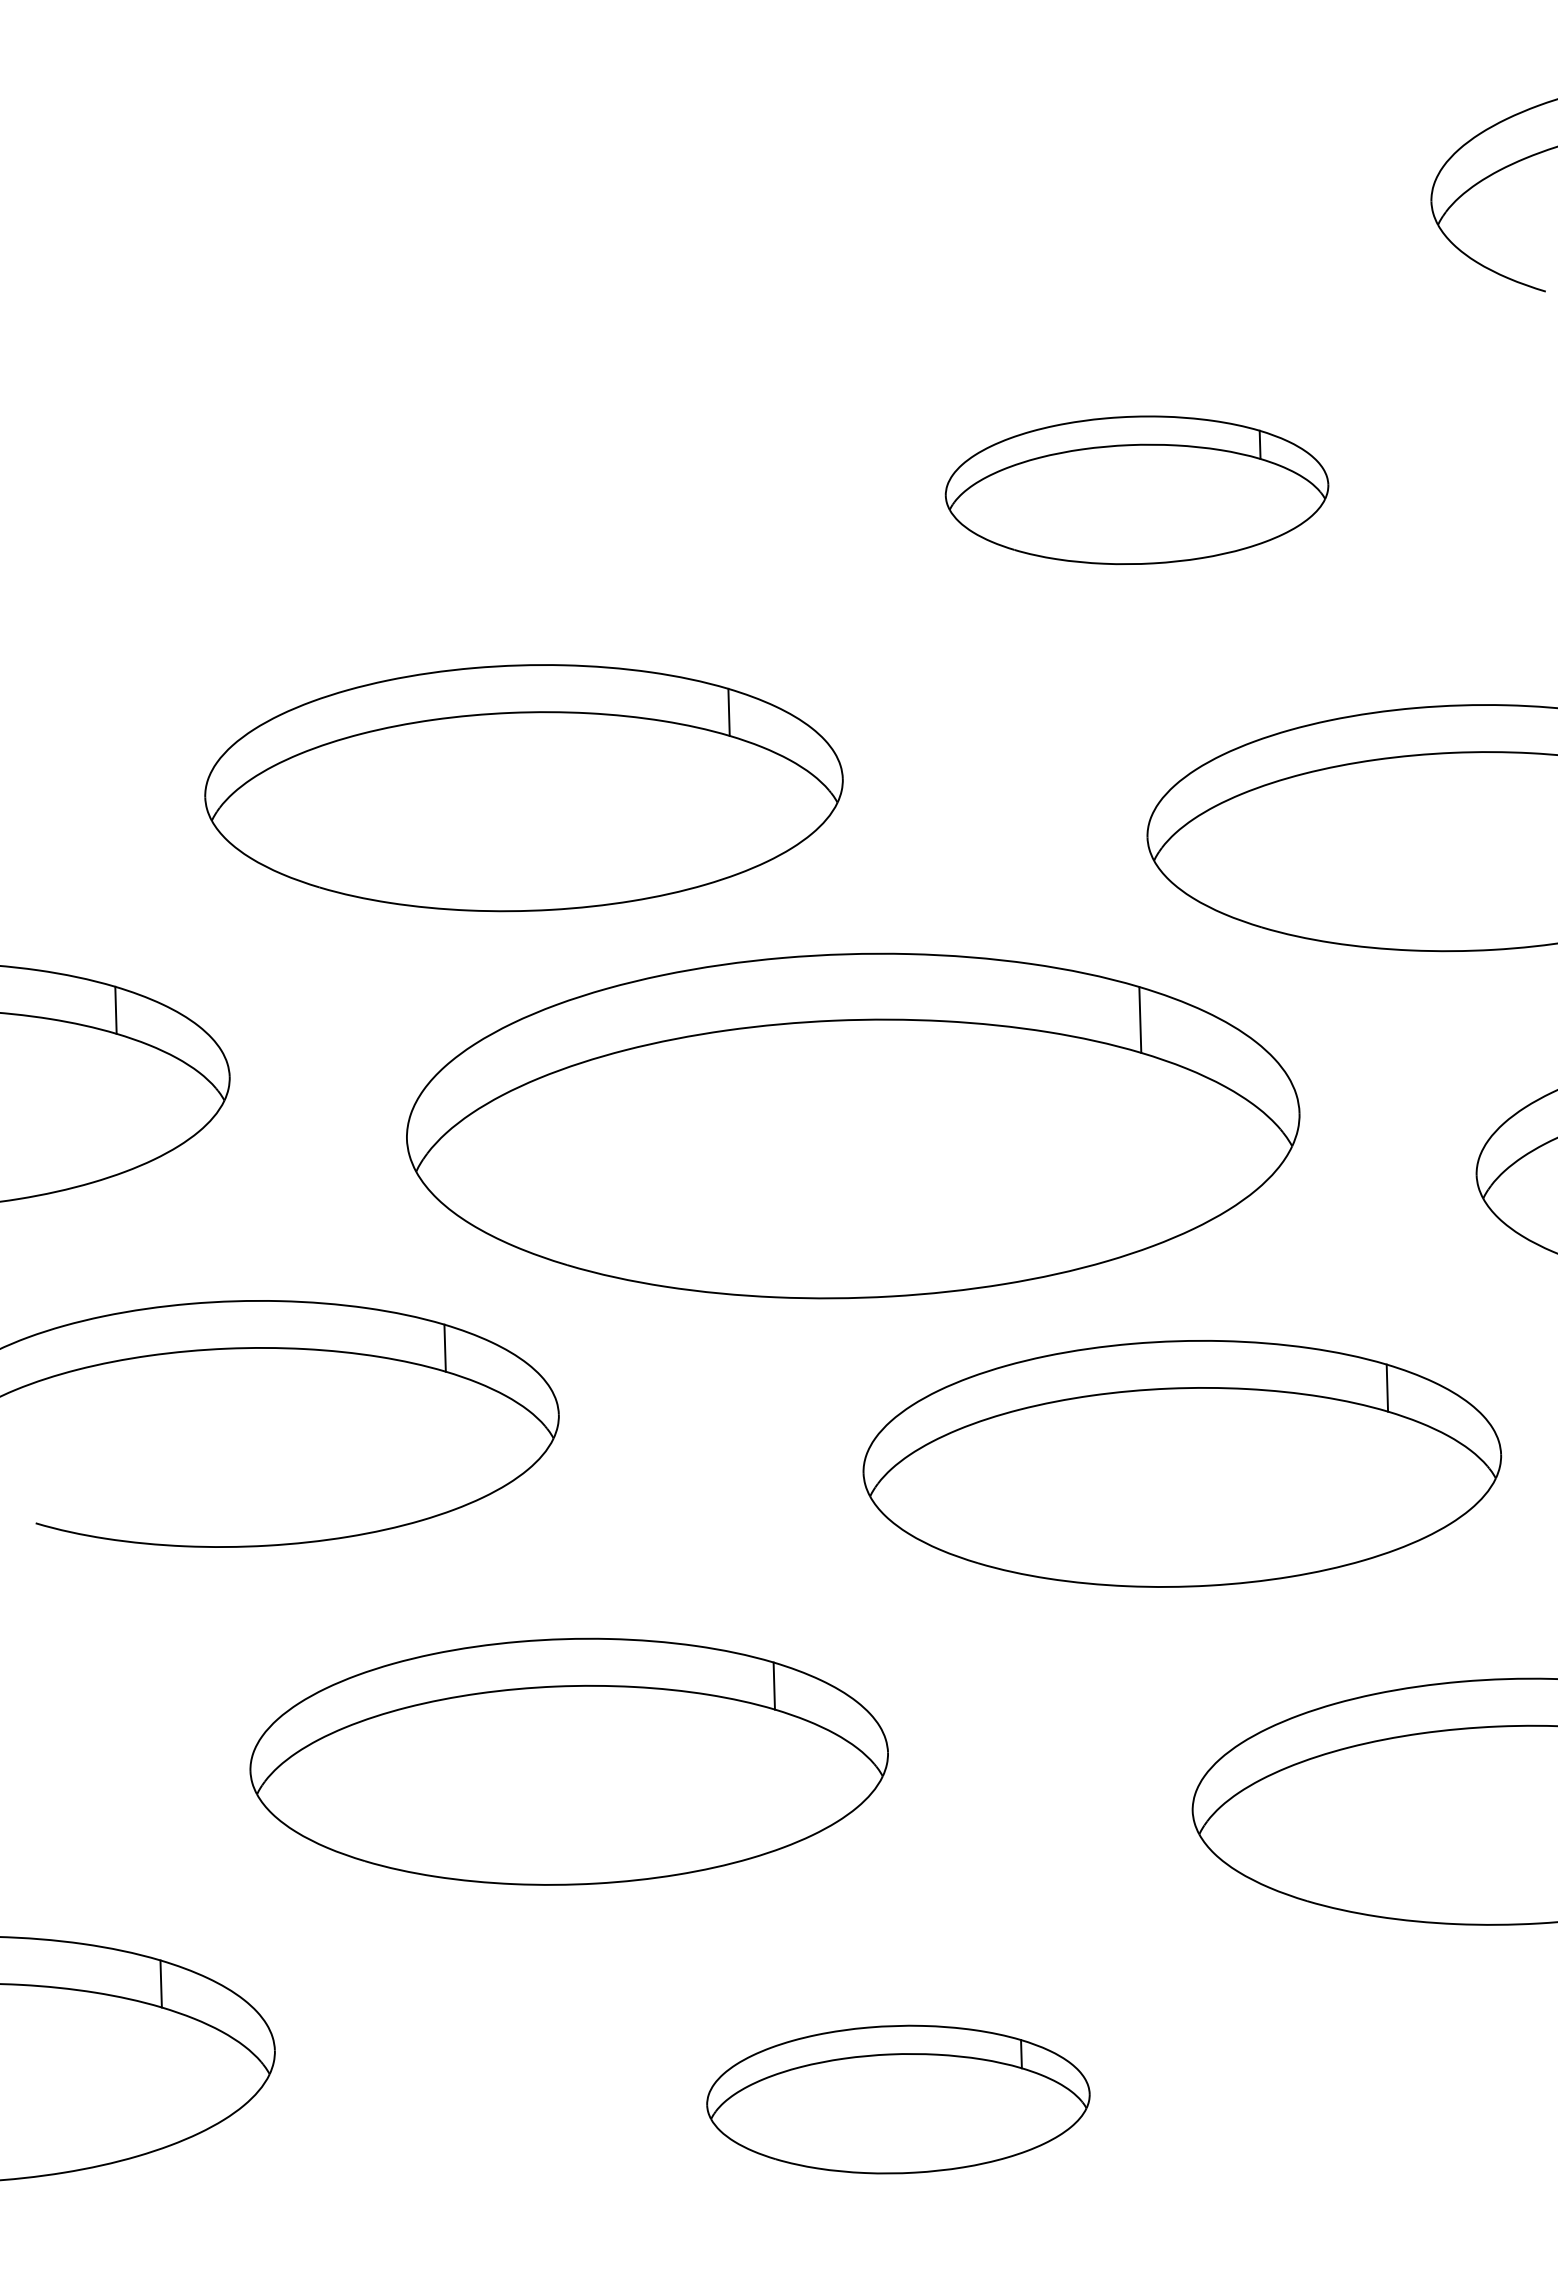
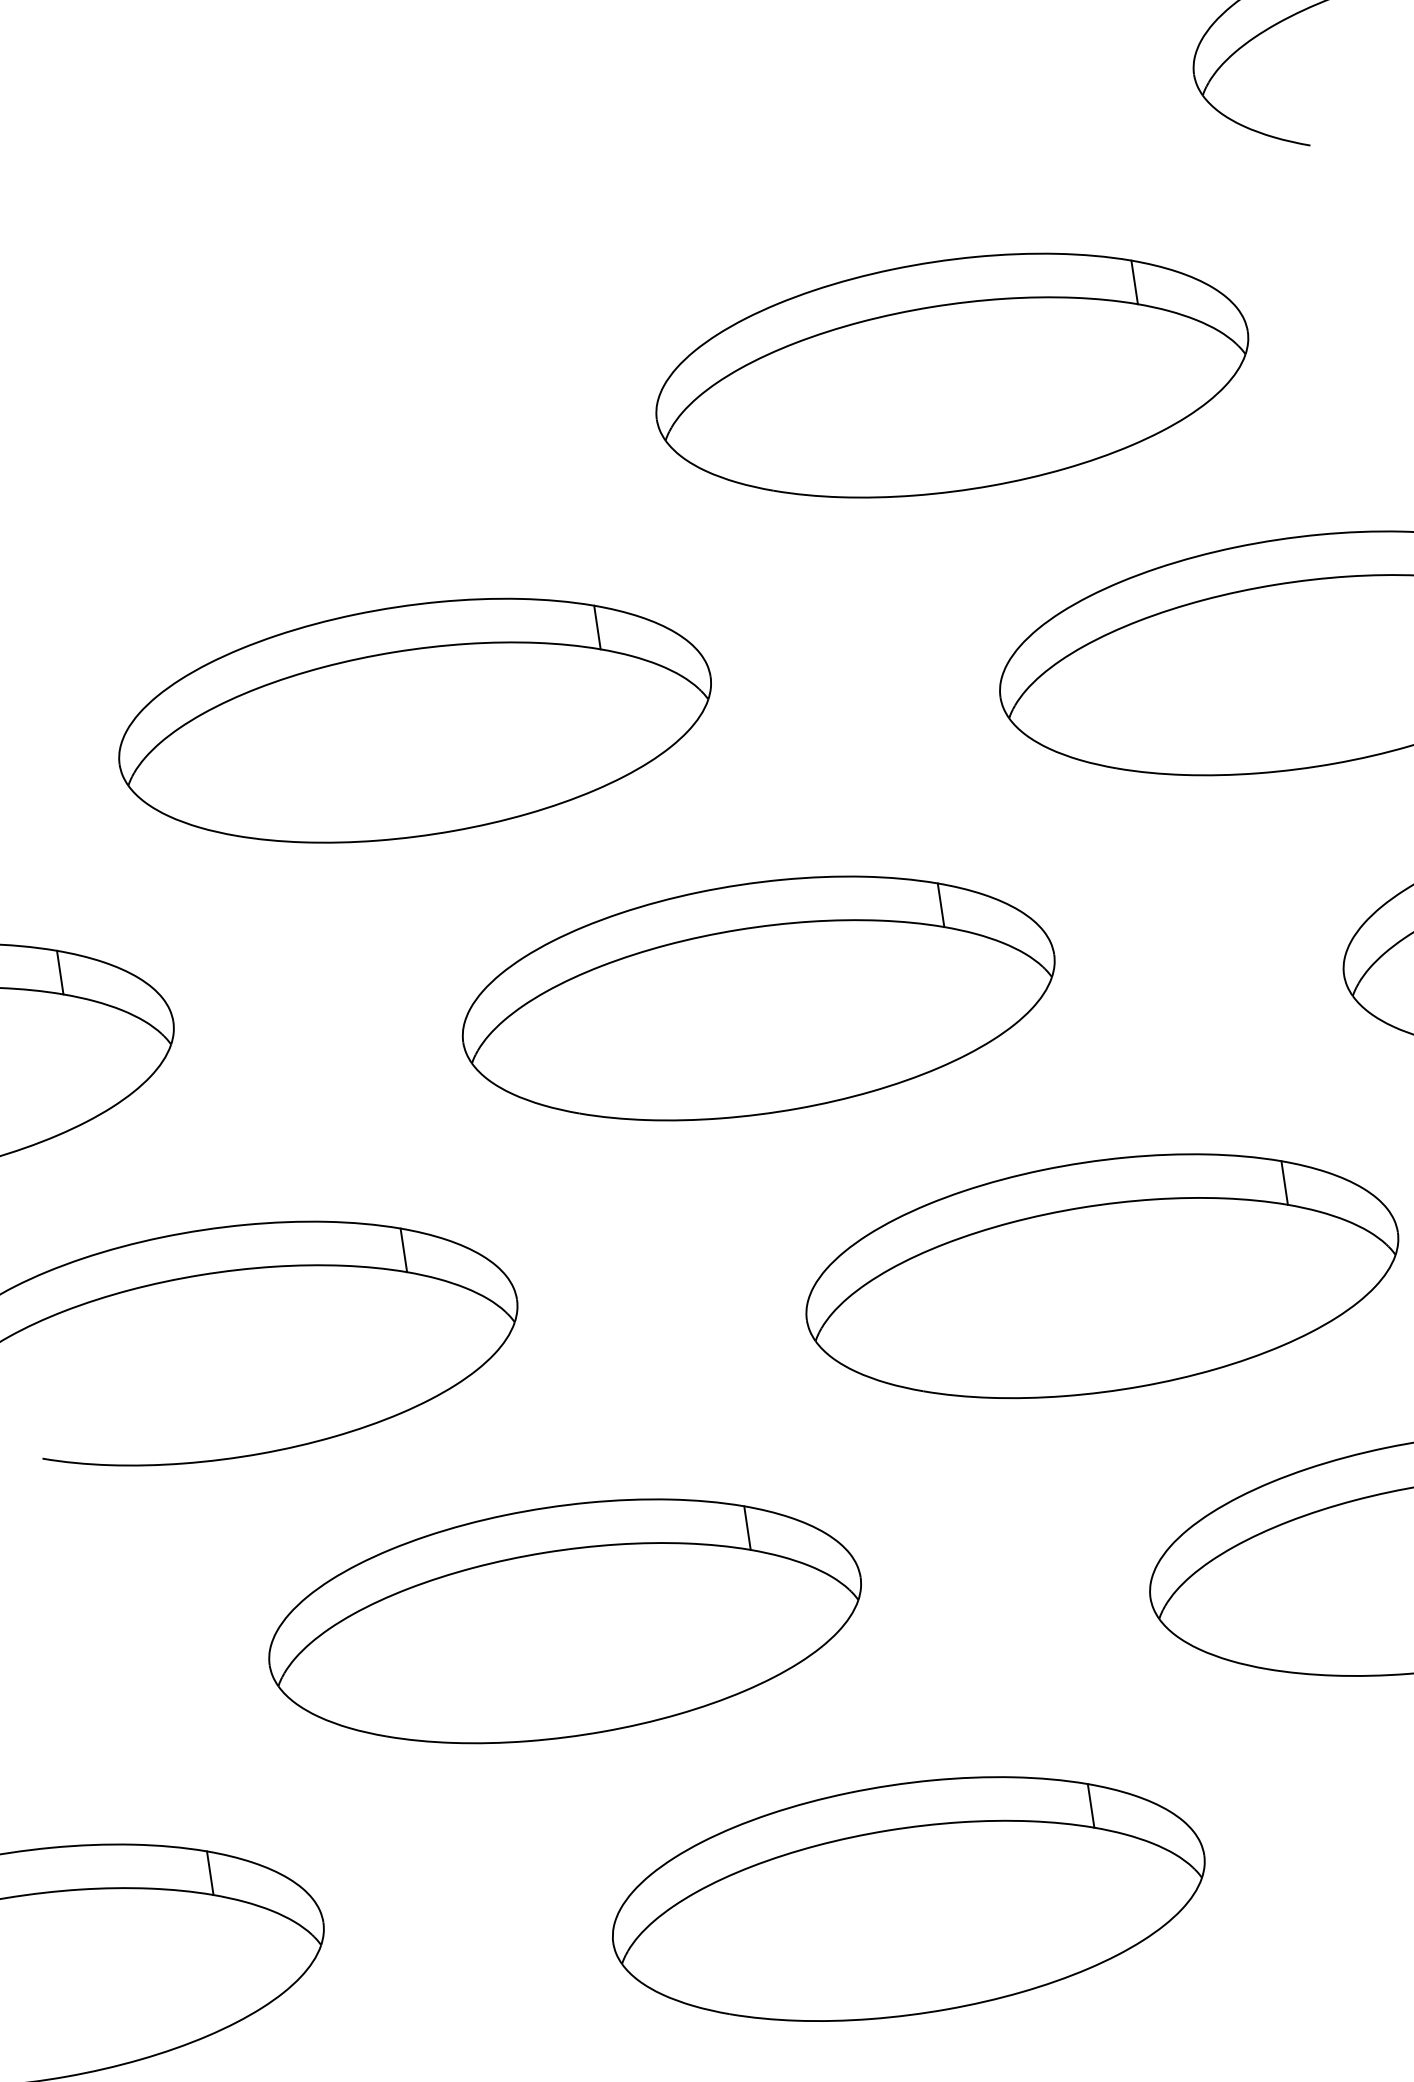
part: (1136, 490) -> (951, 375), size x1.67
part: (852, 1125) -> (758, 998), size x0.71
part: (898, 2099) -> (908, 1898), size x1.67

